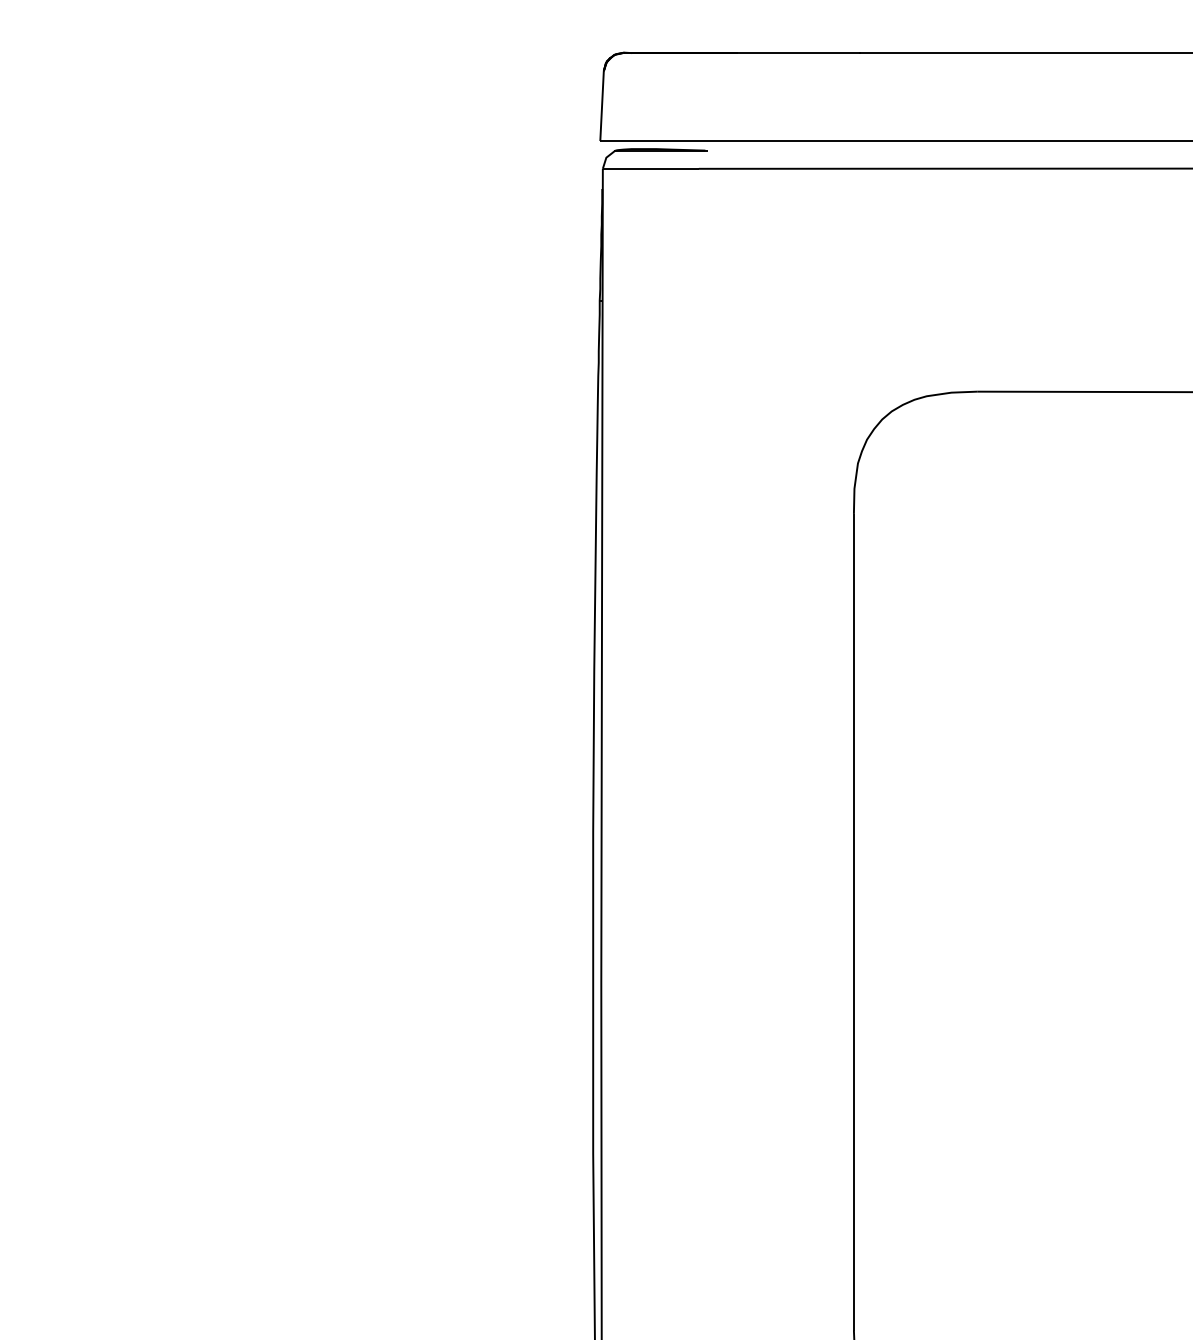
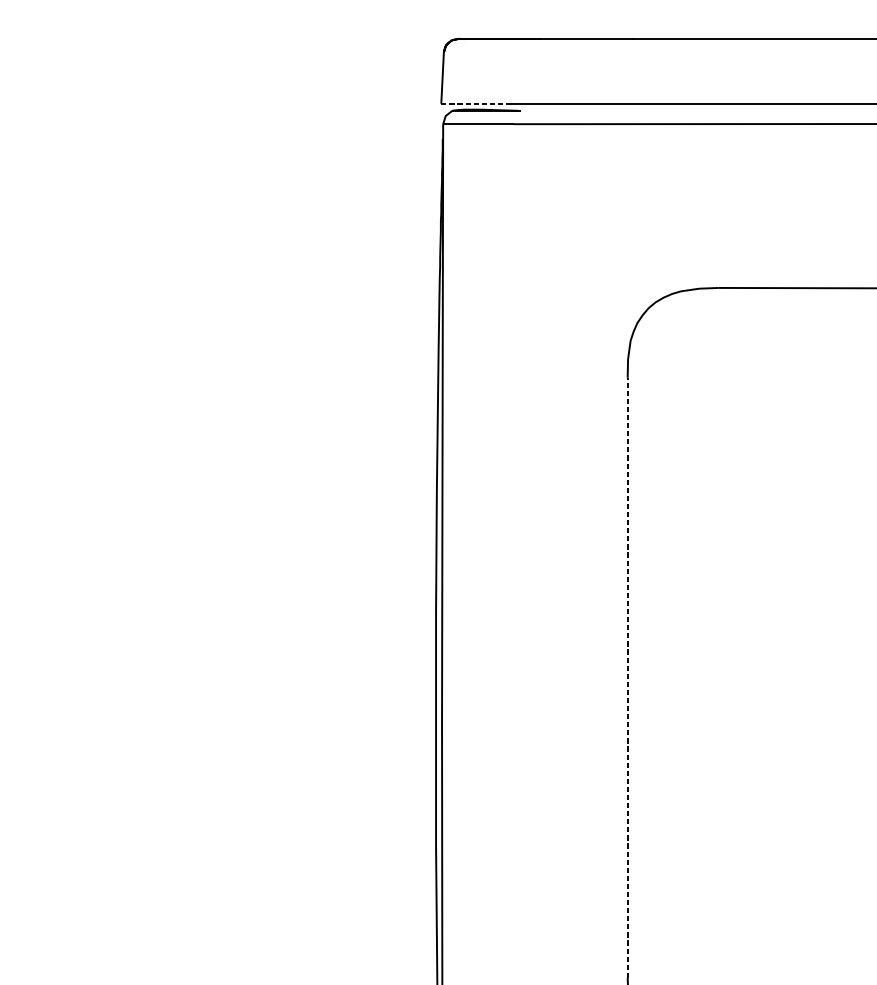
line: (645, 141) -> (474, 104), solid -> dashed
line: (853, 921) -> (627, 677), solid -> dashed

